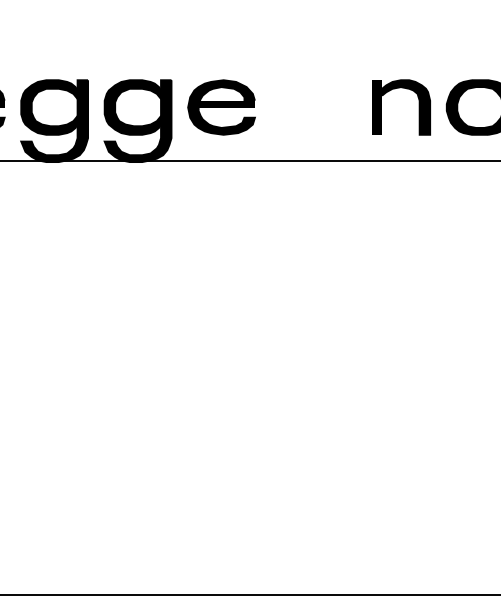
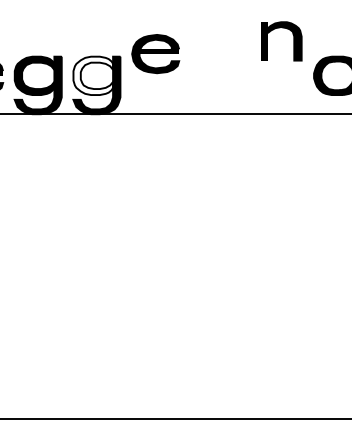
fill: (132, 107) -> (93, 75), removed
part: (221, 107) -> (155, 54), moved
part: (418, 107) -> (293, 41), moved

